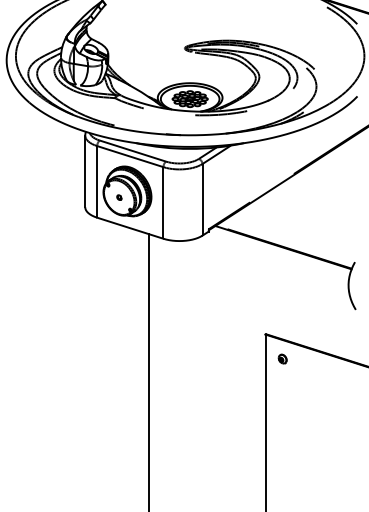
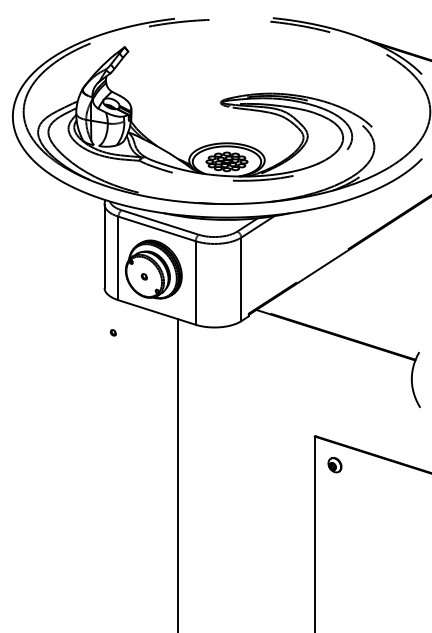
part: (92, 245) -> (112, 332), added
part: (282, 359) -> (334, 465), size x1.4

